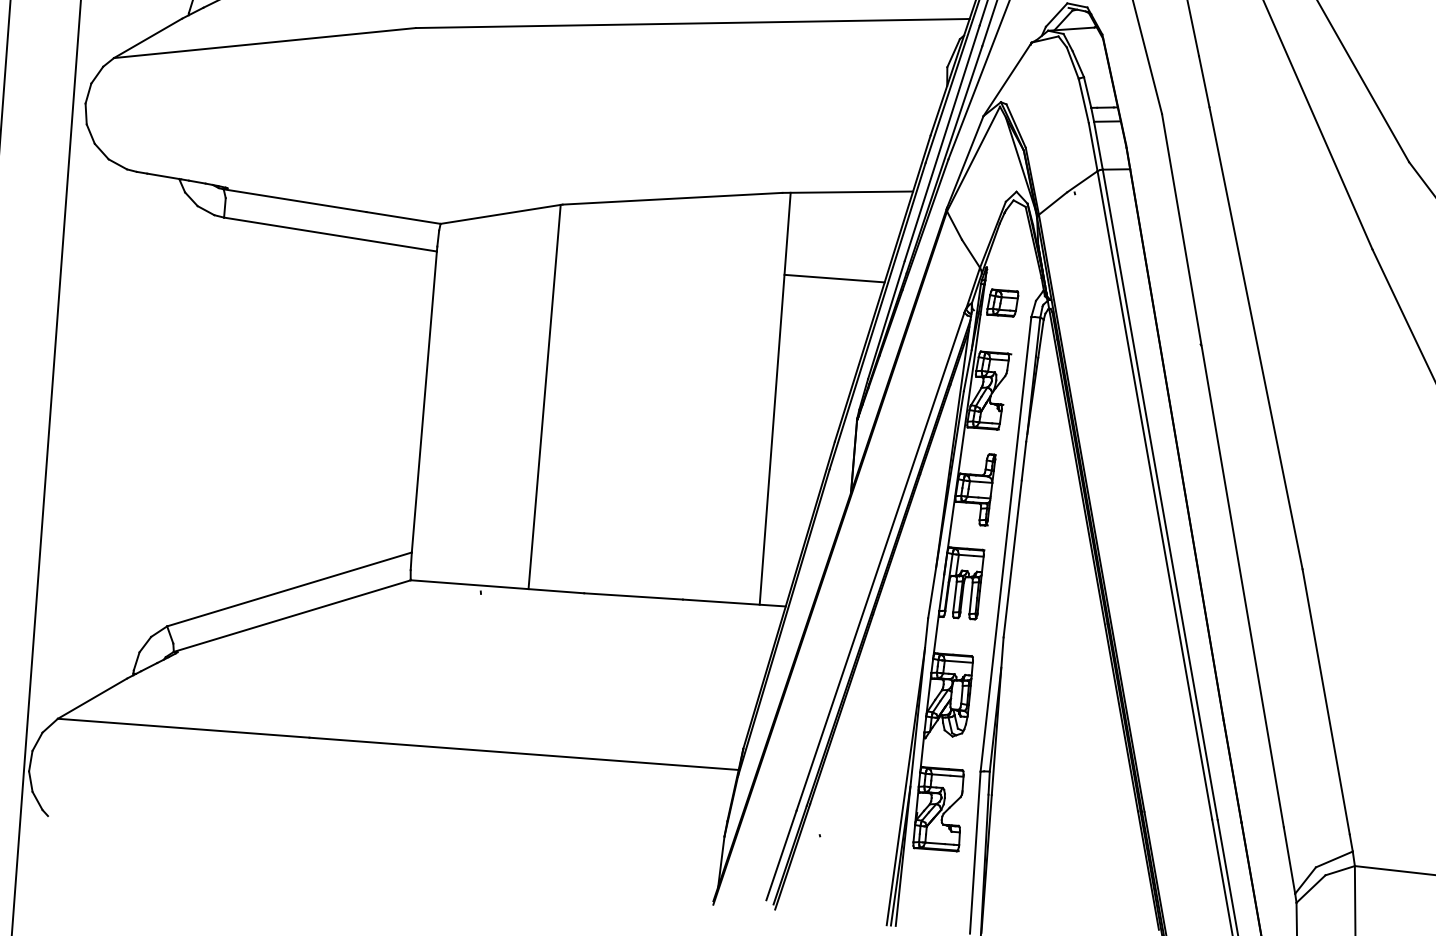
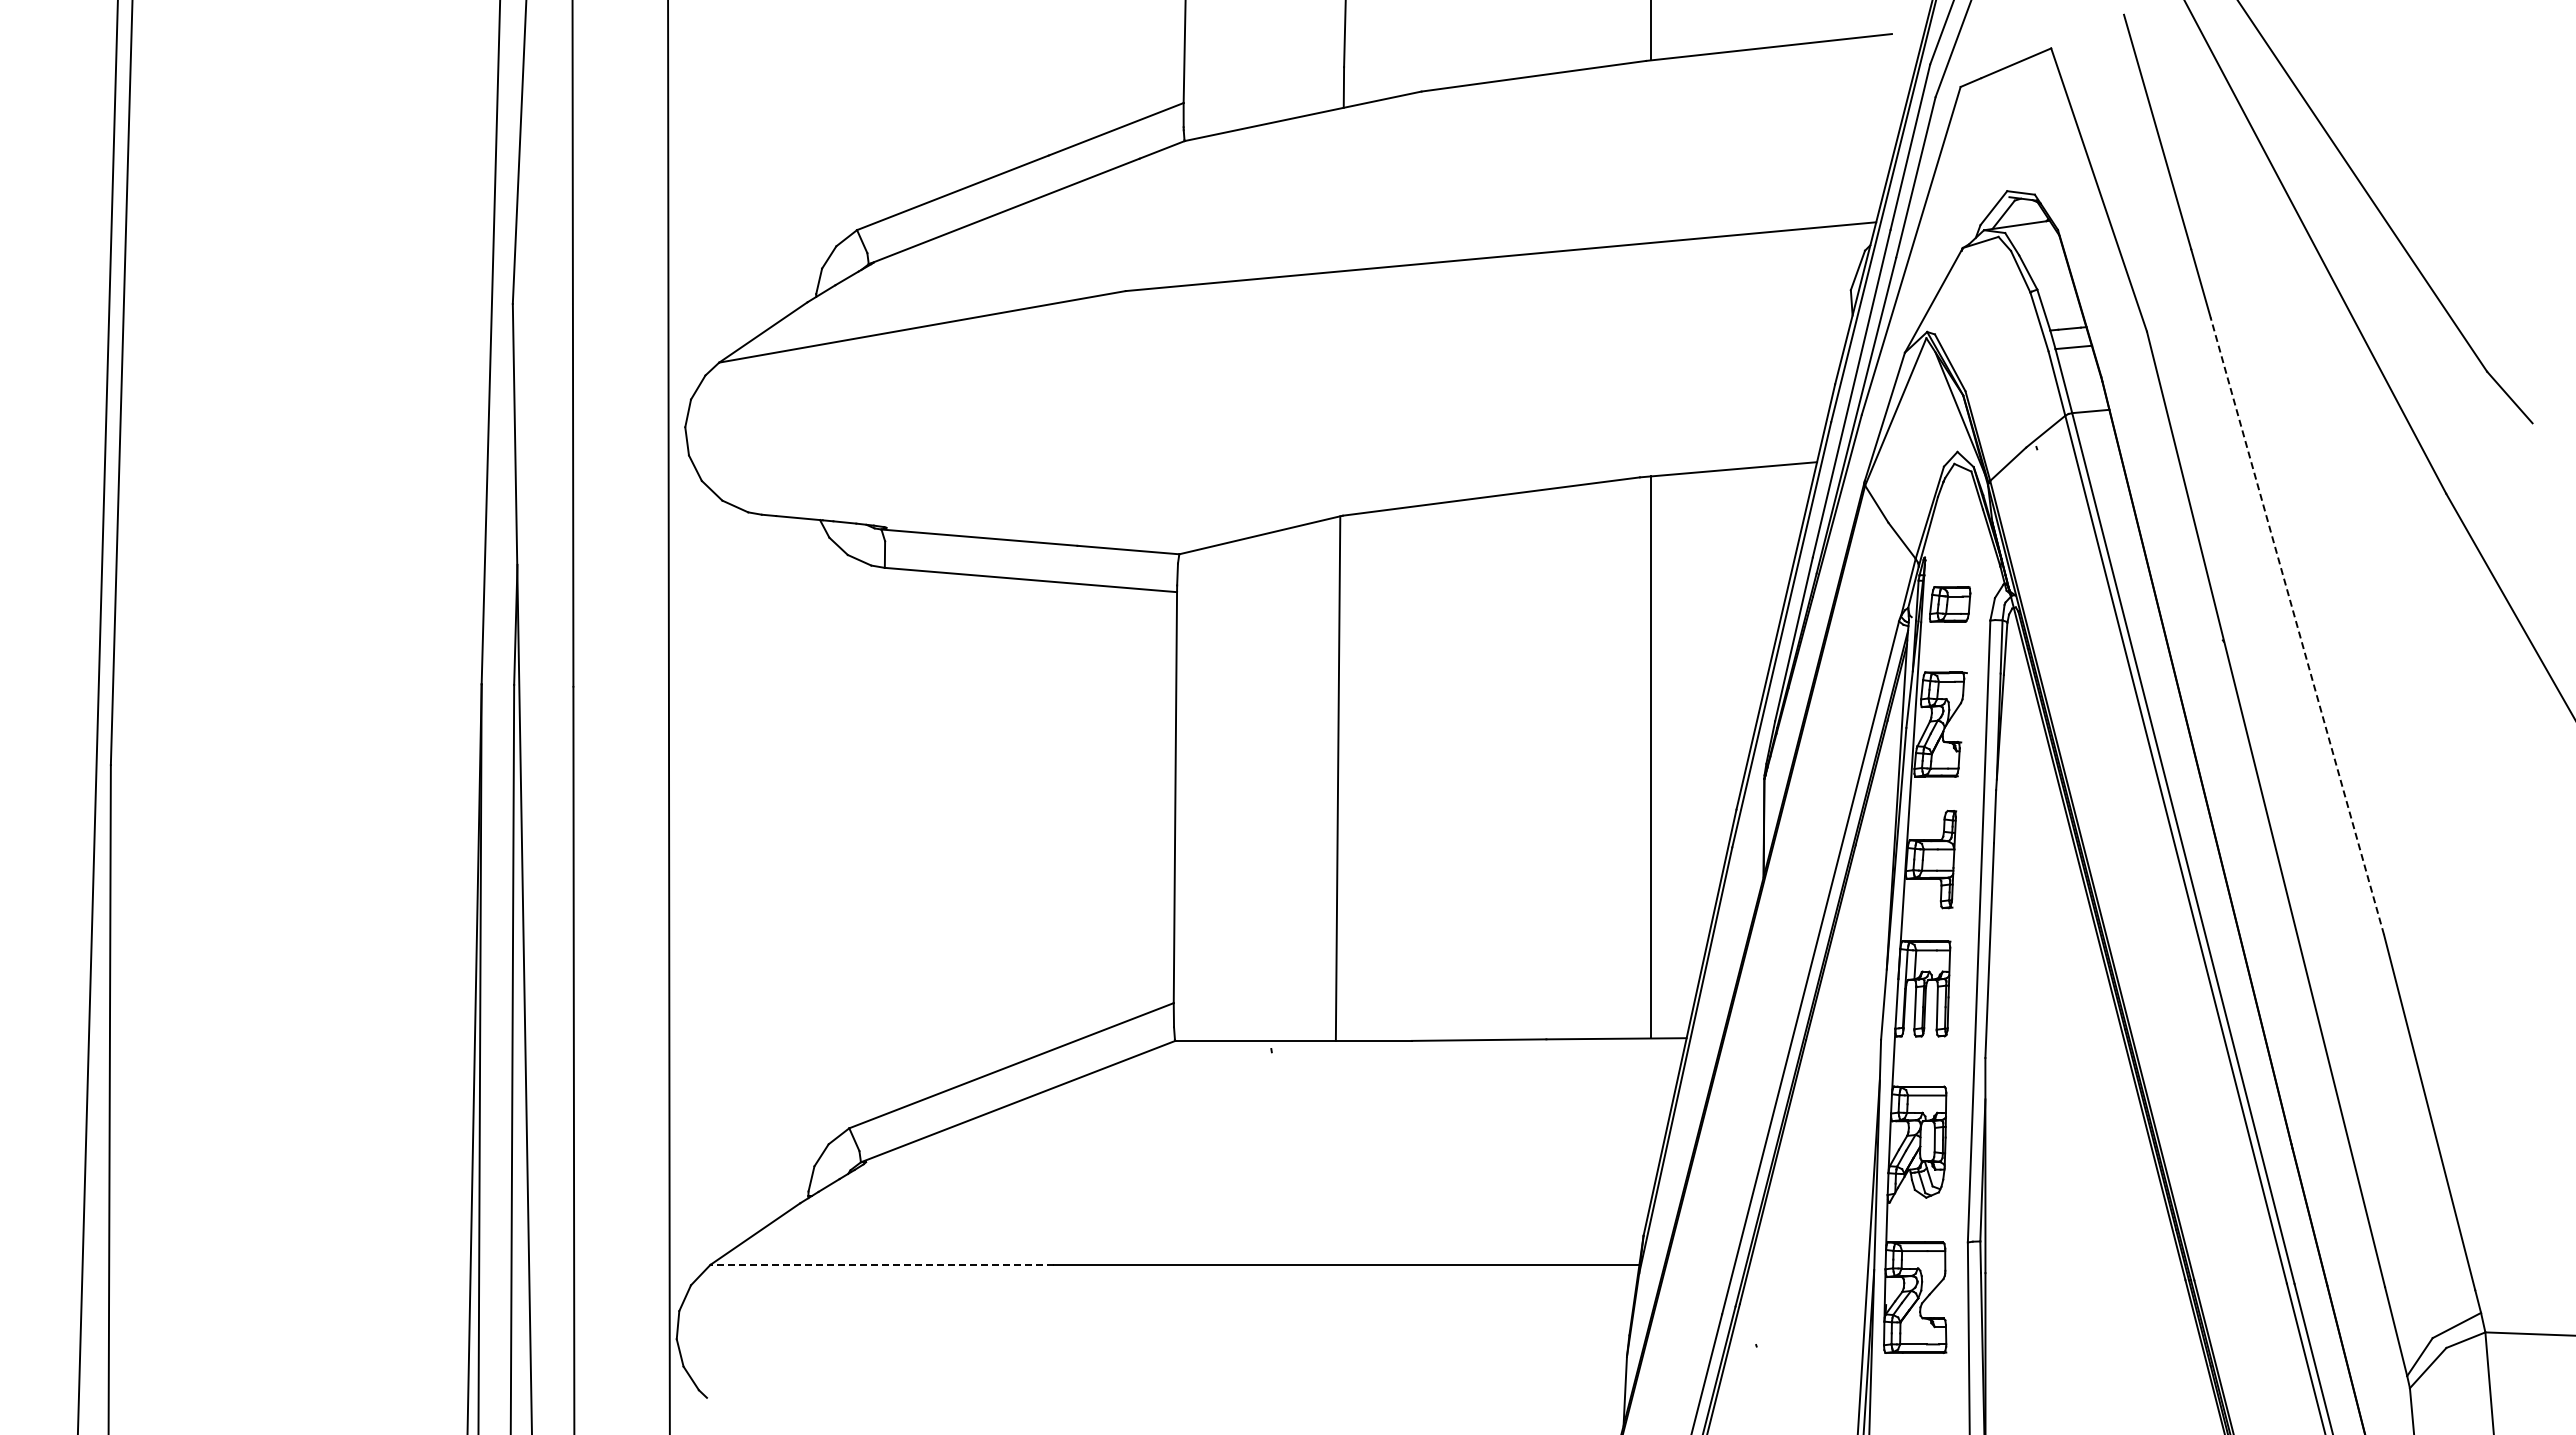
line: (834, 278) -> (1719, 588), removed
line: (1256, 338) -> (2297, 626), solid -> dashed
line: (183, 727) -> (882, 1264), solid -> dashed

